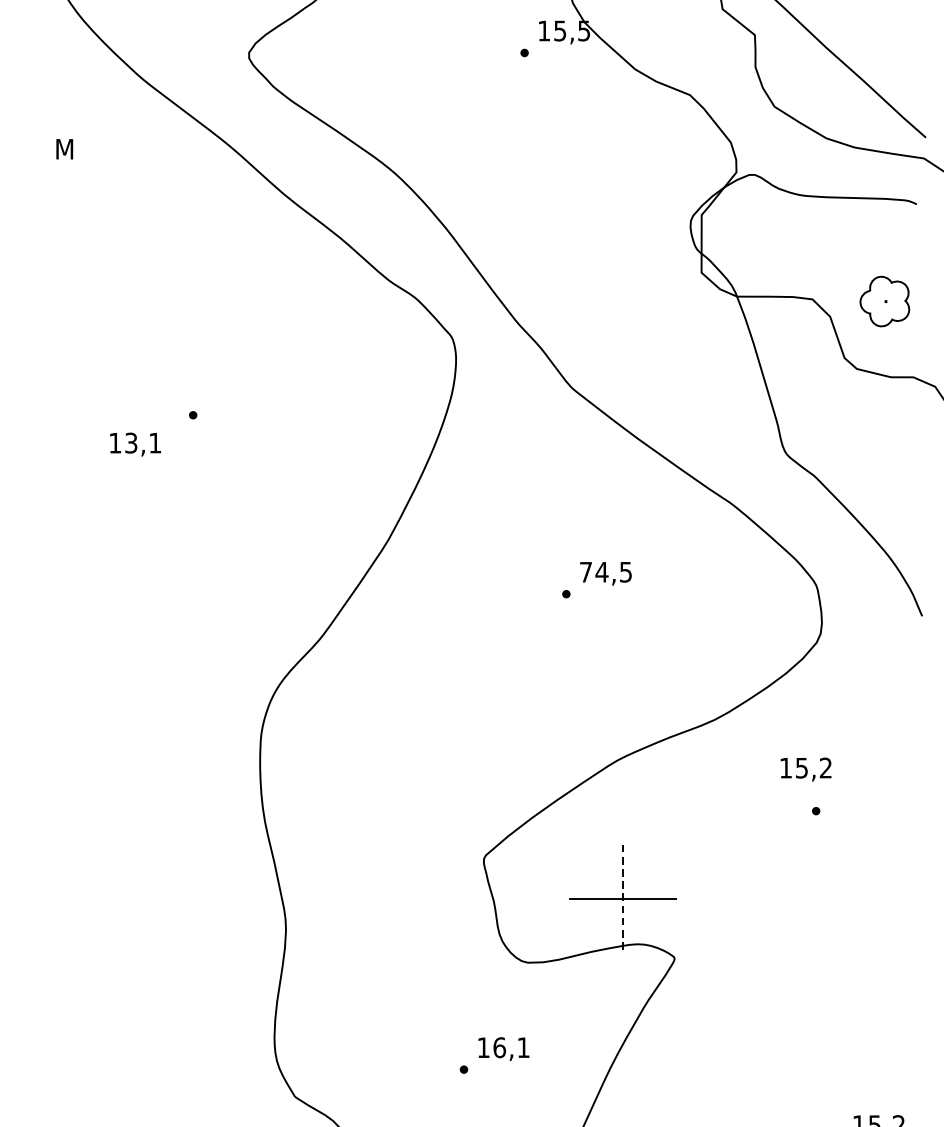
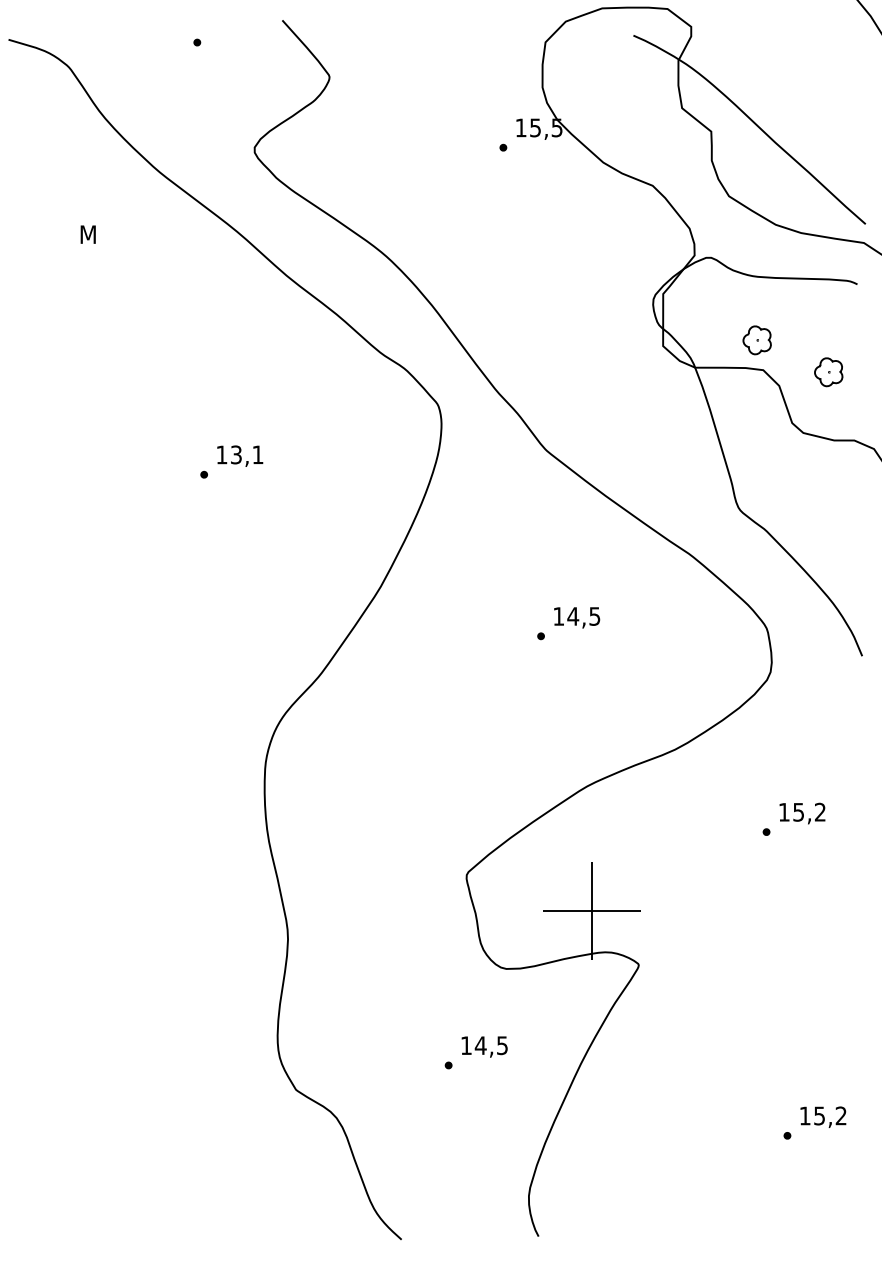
part: (805, 266) -> (756, 340), added
part: (884, 301) -> (828, 372), size x0.62
text: (135, 443) -> (240, 455), moved
text: (585, 572) -> (558, 616), 74,5 -> 14,5
text: (806, 769) -> (802, 813), moved
line: (623, 899) -> (592, 911), dashed -> solid
text: (510, 1047) -> (490, 1045), 16,1 -> 14,5

